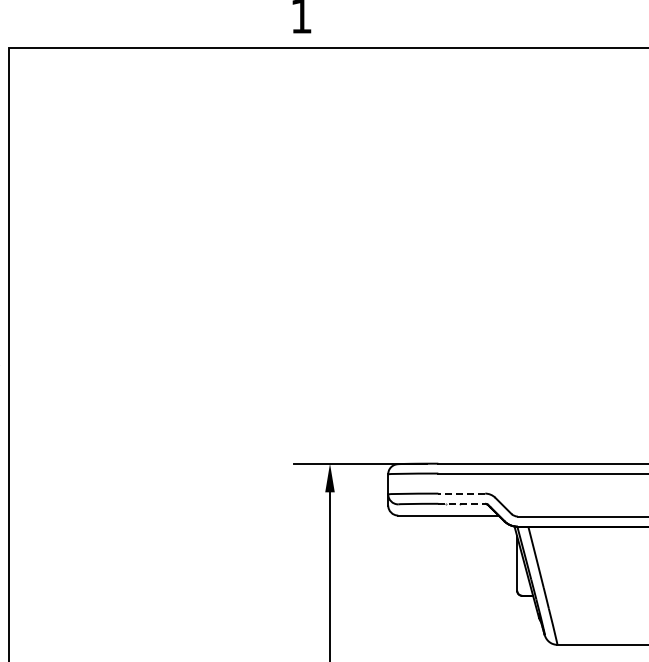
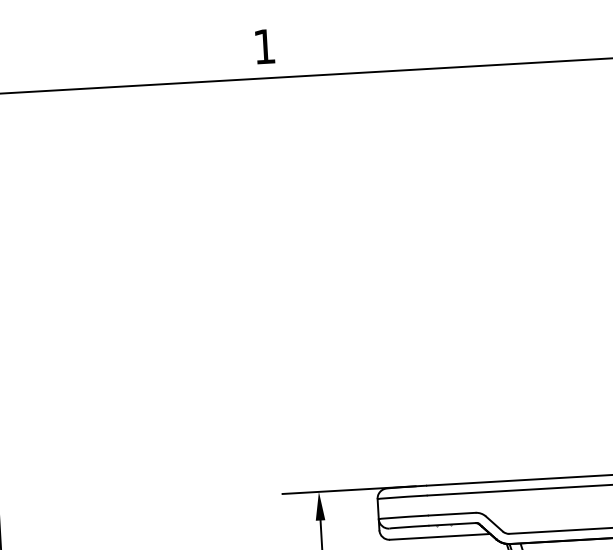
line: (461, 493) -> (451, 514), dashed -> solid
line: (462, 503) -> (453, 524), dashed -> solid

